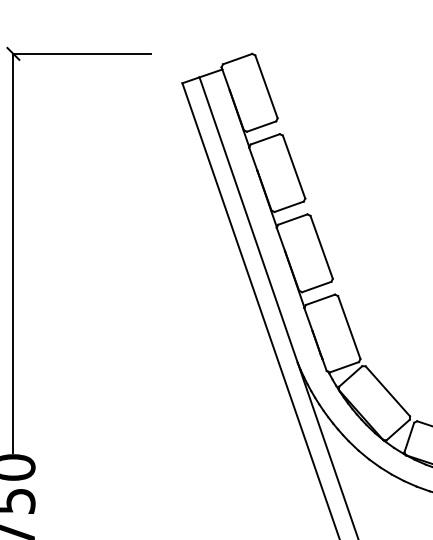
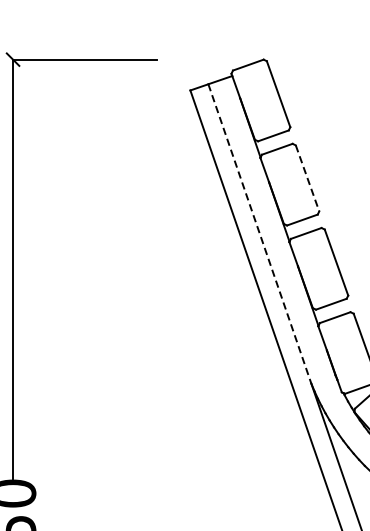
line: (294, 167) -> (307, 178), solid -> dashed
line: (248, 220) -> (259, 234), solid -> dashed

